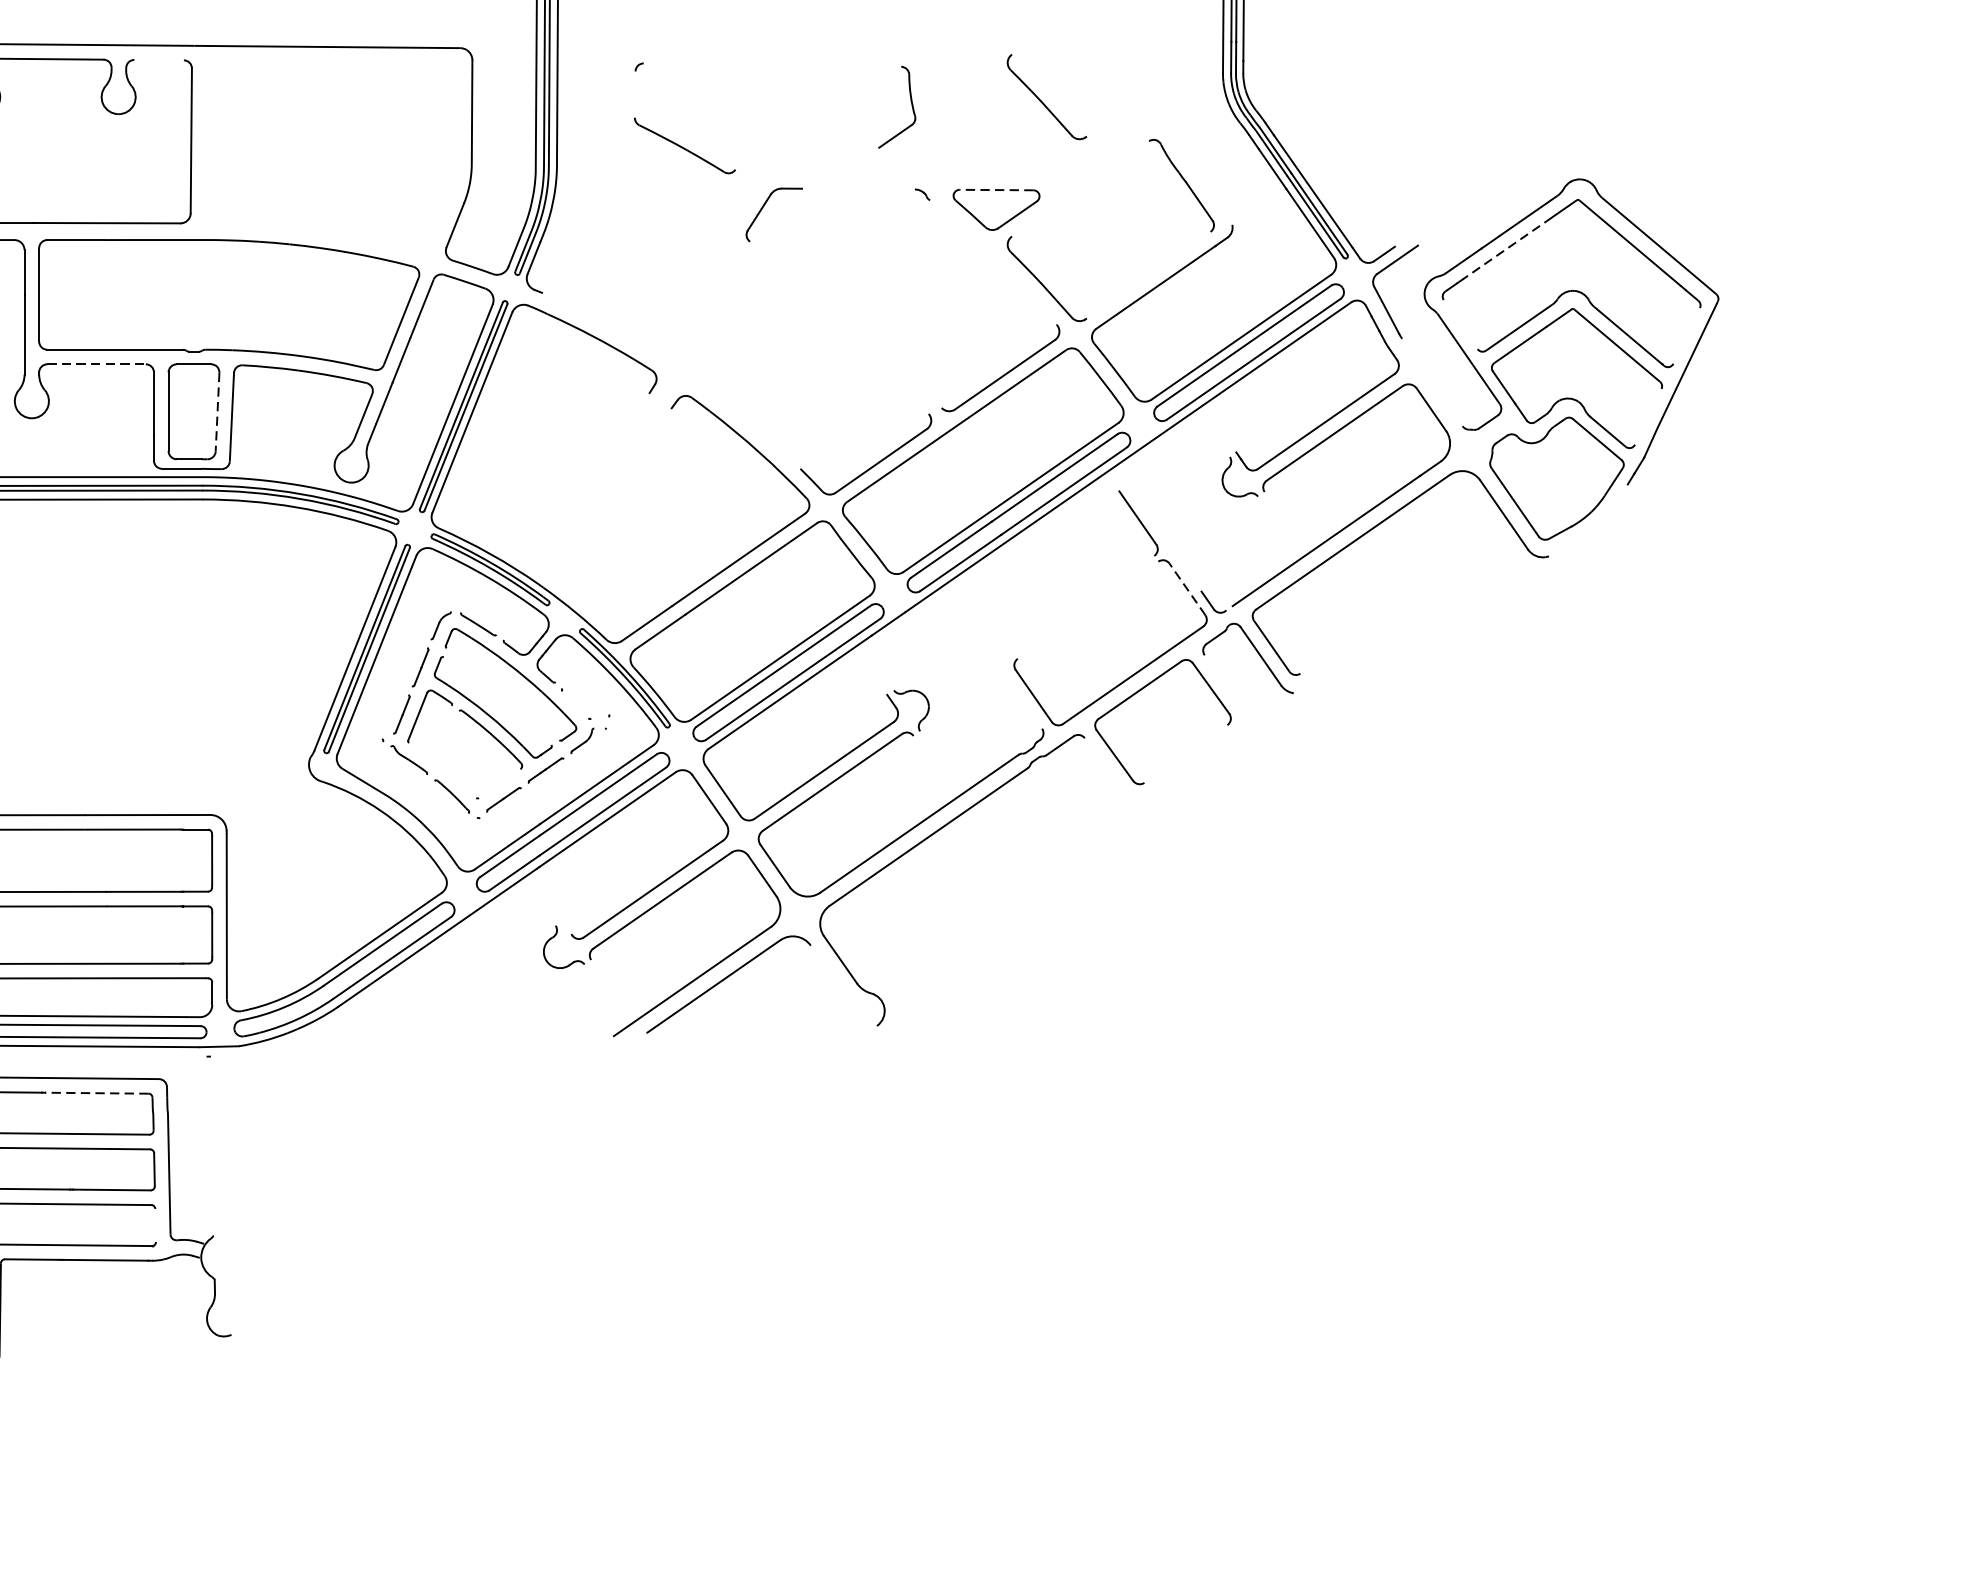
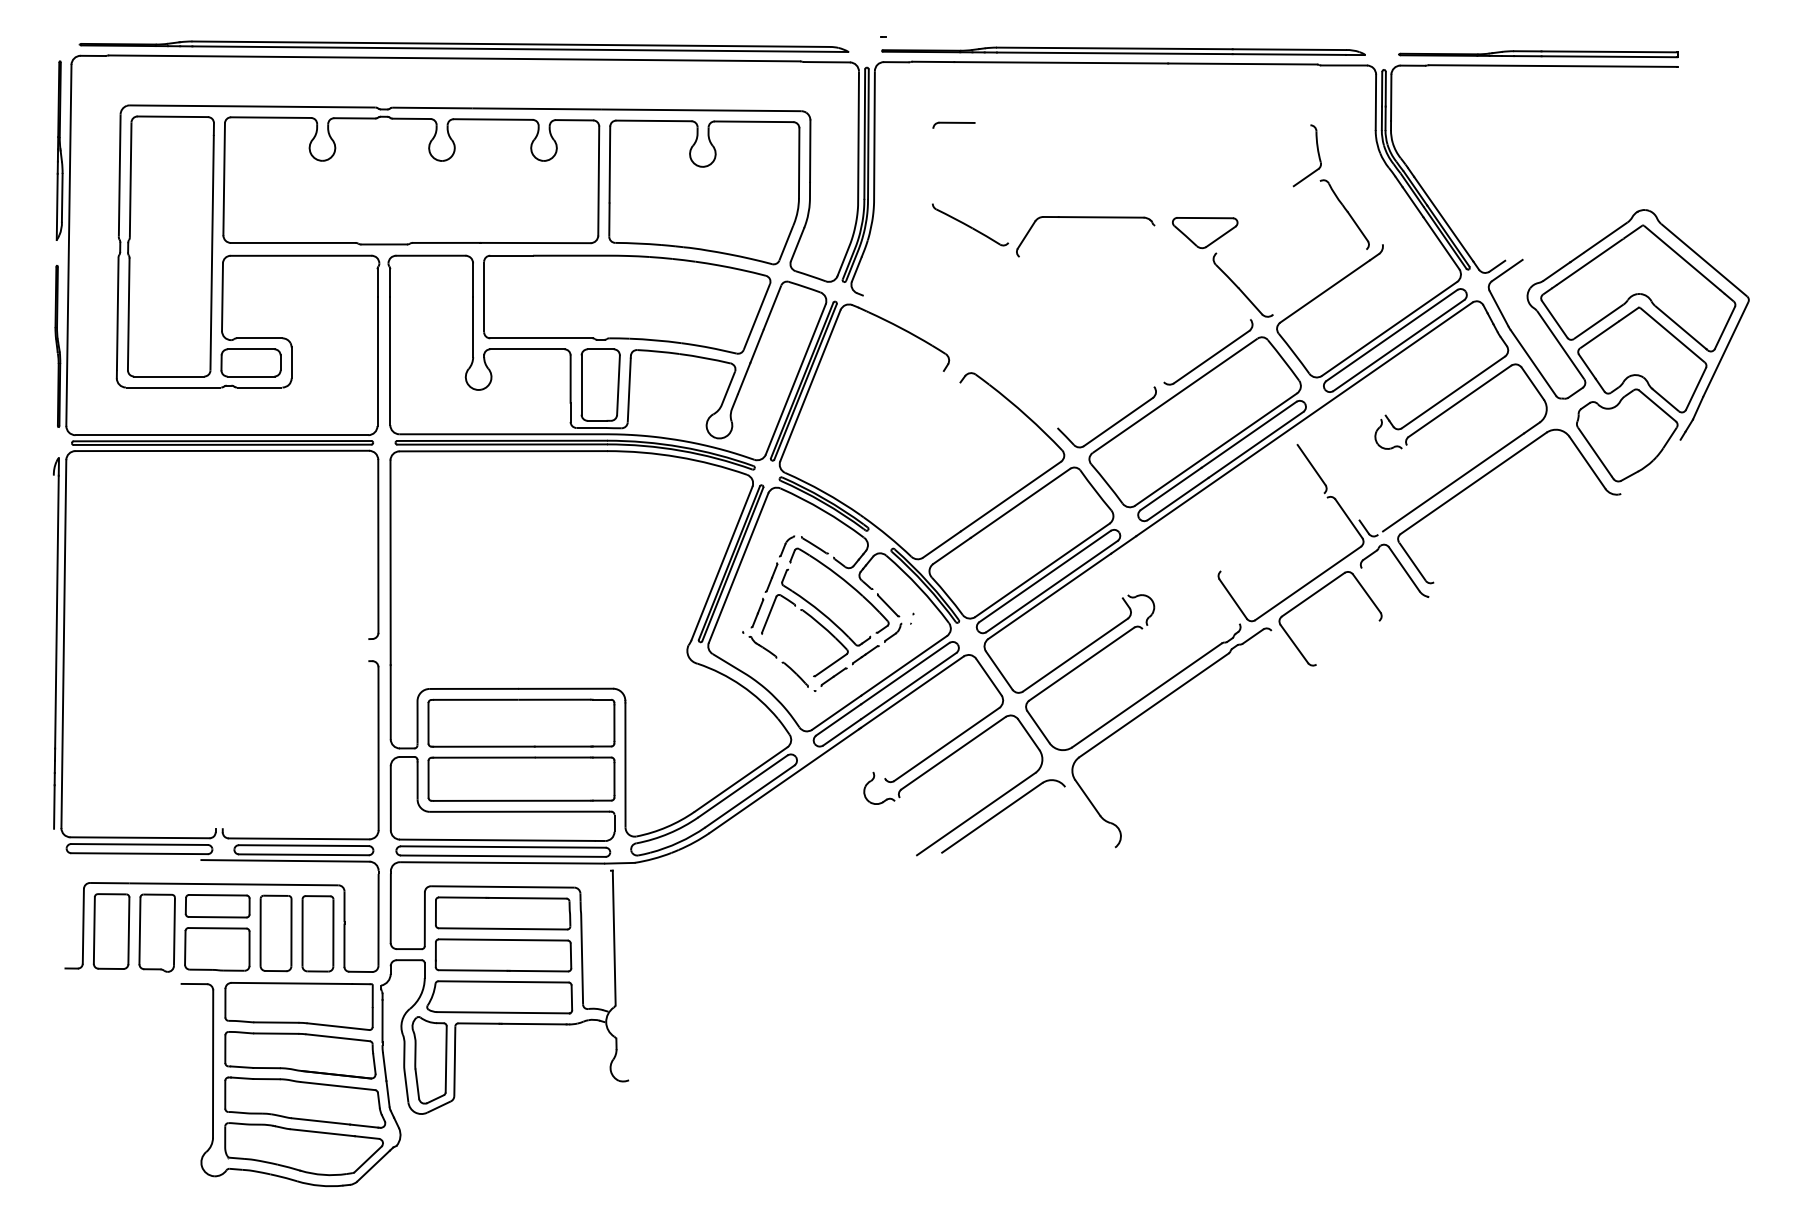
line: (159, 60) -> (574, 120), added
line: (666, 63) -> (956, 122), added
part: (1046, 96) -> (1242, 147), removed
part: (910, 104) -> (1317, 153), moved
part: (684, 145) -> (970, 224), moved
part: (331, 156) -> (704, 192), added
line: (857, 189) -> (1100, 217), added
line: (996, 190) -> (1205, 218), dashed -> solid
line: (1508, 247) -> (1590, 261), dashed -> solid
line: (1460, 323) -> (1554, 318), added
line: (1686, 335) -> (1724, 327), added
line: (96, 364) -> (527, 349), dashed -> solid
line: (1432, 381) -> (1533, 362), added
line: (217, 412) -> (618, 385), dashed -> solid
line: (1648, 416) -> (1696, 388), added
line: (1188, 588) -> (1349, 518), dashed -> solid
line: (574, 704) -> (887, 605), added
line: (499, 784) -> (830, 665), added
line: (96, 1093) -> (527, 898), dashed -> solid
line: (210, 1145) -> (613, 937), added
line: (155, 1224) -> (571, 997), added

